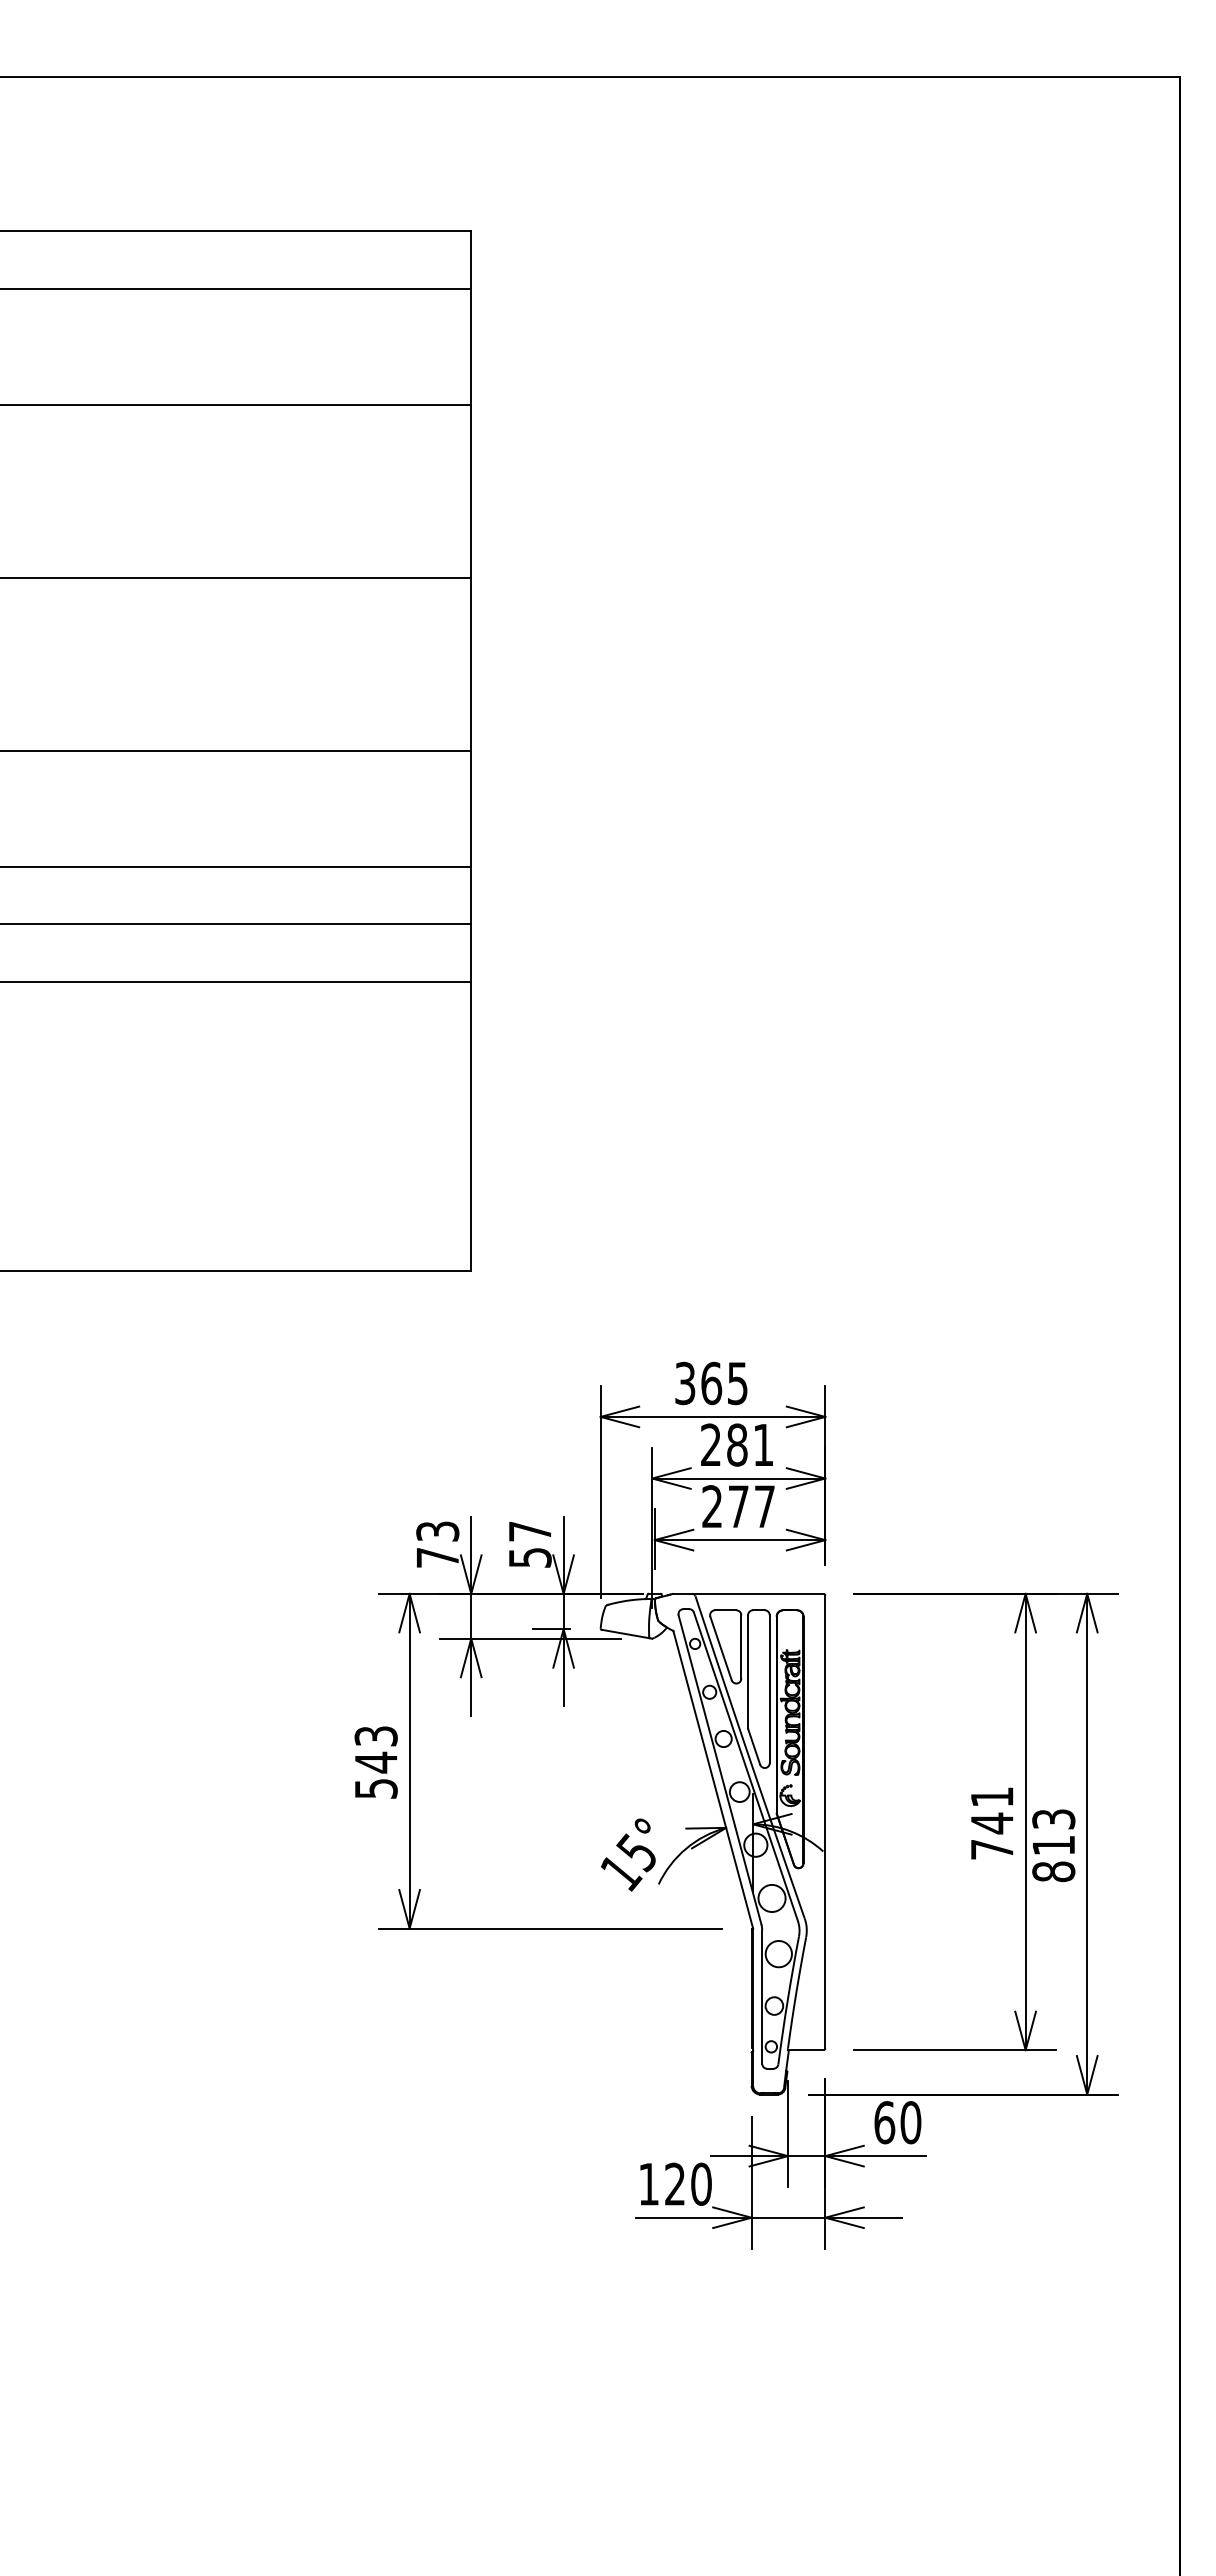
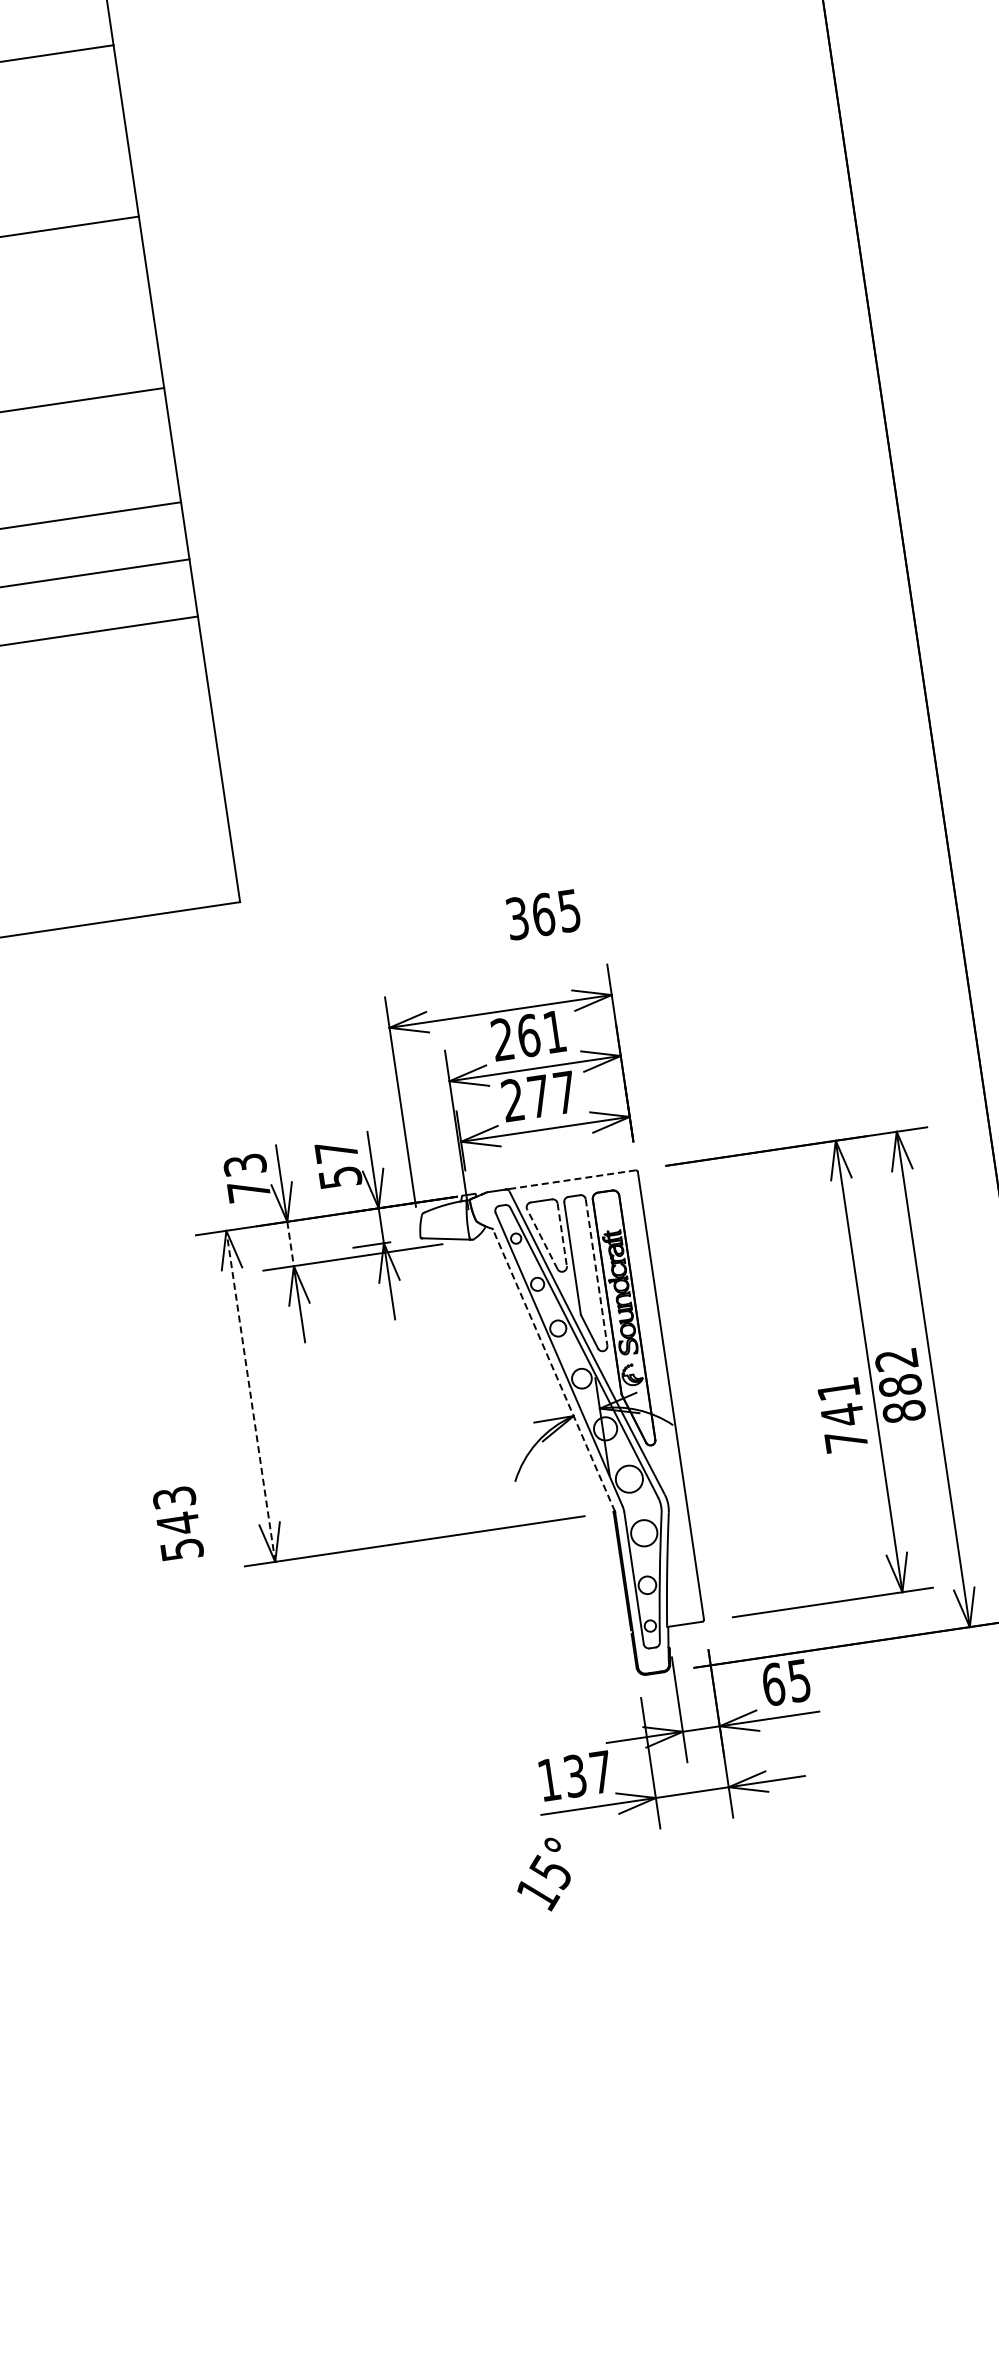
text: (711, 1383) -> (543, 914), moved
text: (737, 1444) -> (528, 1035), 281 -> 261
line: (758, 1593) -> (571, 1179), solid -> dashed
line: (471, 1616) -> (290, 1244), solid -> dashed
line: (741, 1646) -> (562, 1234), solid -> dashed
line: (720, 1648) -> (541, 1239), solid -> dashed
line: (769, 1689) -> (596, 1272), solid -> dashed
line: (409, 1760) -> (250, 1395), solid -> dashed
text: (375, 1762) -> (177, 1523), moved
line: (713, 1779) -> (554, 1370), solid -> dashed
text: (992, 1823) -> (842, 1415), moved
text: (1053, 1832) -> (898, 1372), 813 -> 882
text: (628, 1854) -> (542, 1875), moved
text: (910, 2122) -> (799, 1680), 60 -> 65
text: (688, 2183) -> (588, 1773), 120 -> 137

